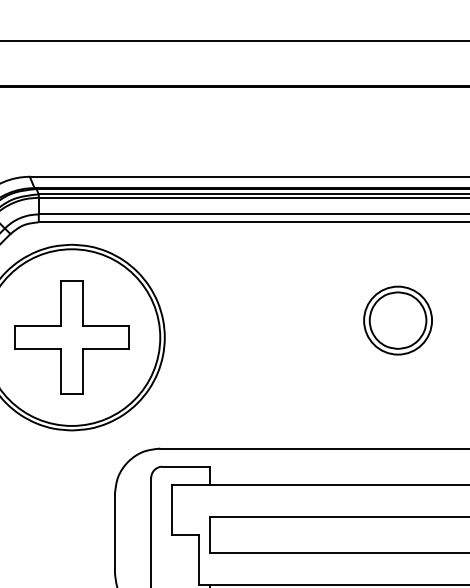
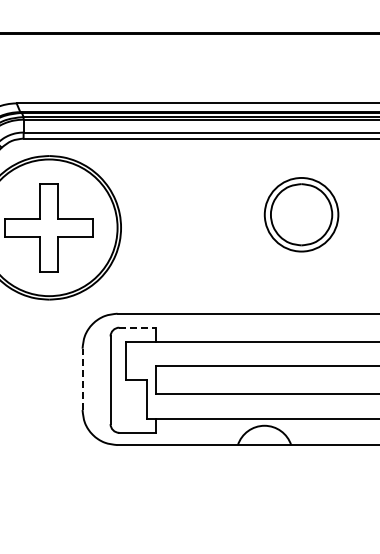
part: (397, 320) -> (301, 214), size x1.4
line: (187, 466) -> (138, 327), solid -> dashed
line: (114, 533) -> (82, 379), solid -> dashed

